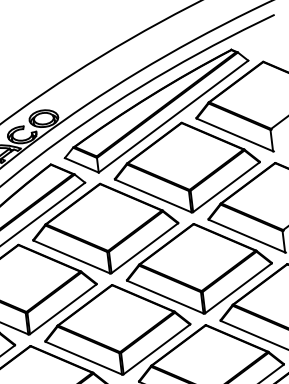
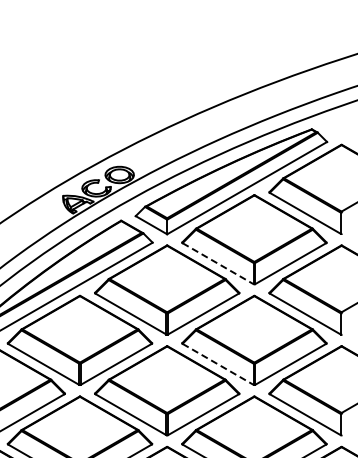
line: (153, 195) -> (218, 263), solid -> dashed
line: (165, 297) -> (218, 364), solid -> dashed

